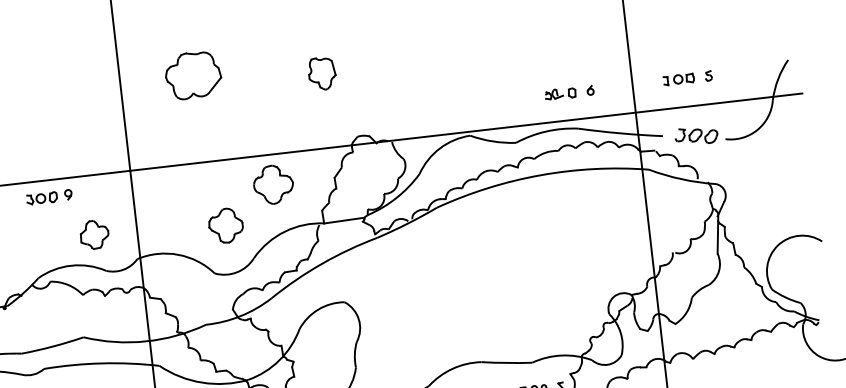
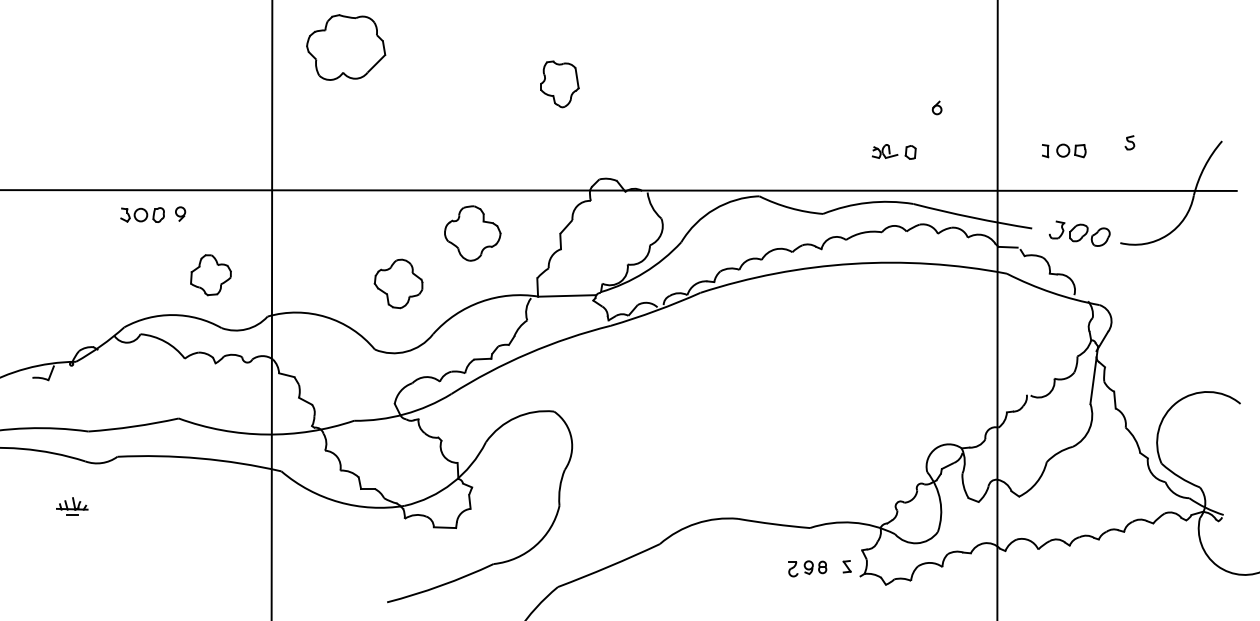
part: (193, 75) -> (346, 47), moved
part: (708, 75) -> (1129, 142), moved
part: (590, 90) -> (936, 107), moved

